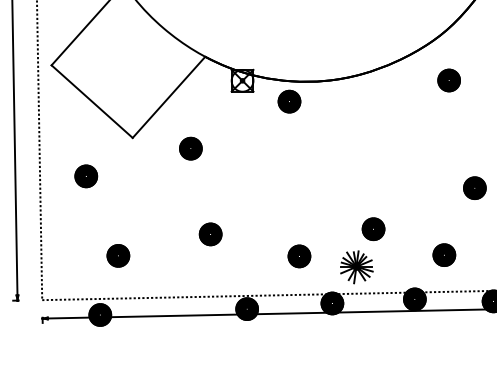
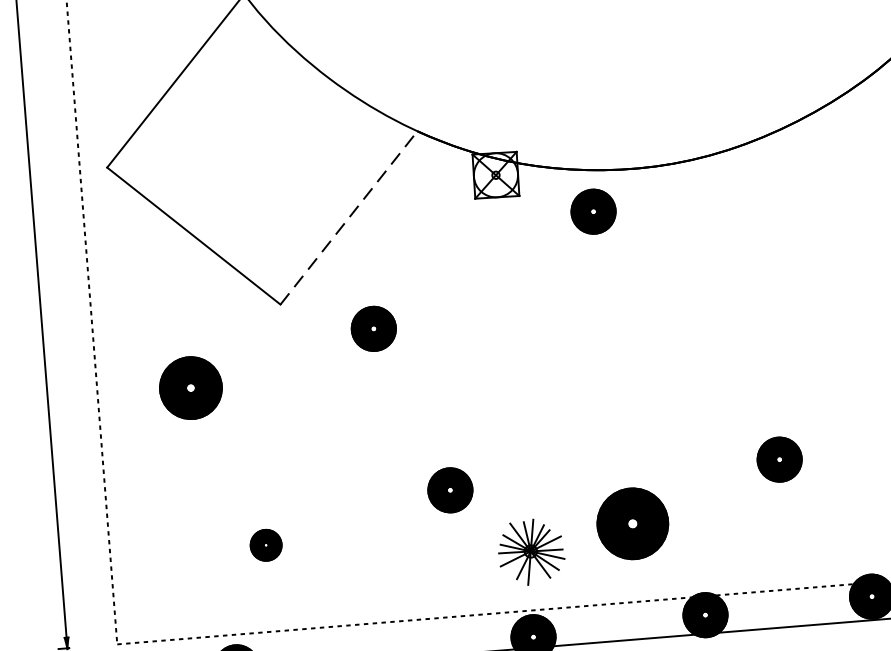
line: (169, 97) -> (350, 218), solid -> dashed
part: (190, 148) -> (373, 328), moved
part: (86, 176) -> (191, 388), size x1.4
part: (118, 255) -> (266, 544), size x0.7
part: (299, 256) -> (633, 524), size x1.6
part: (356, 267) -> (531, 552), moved

